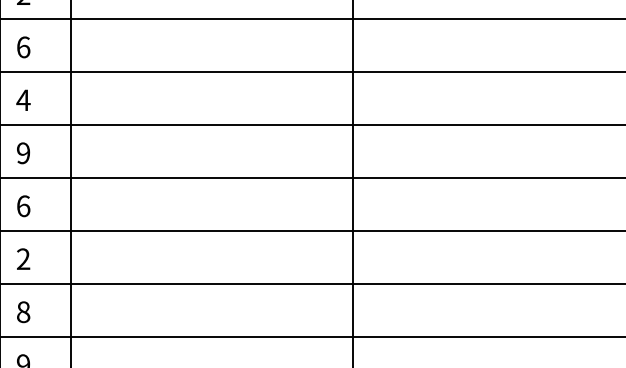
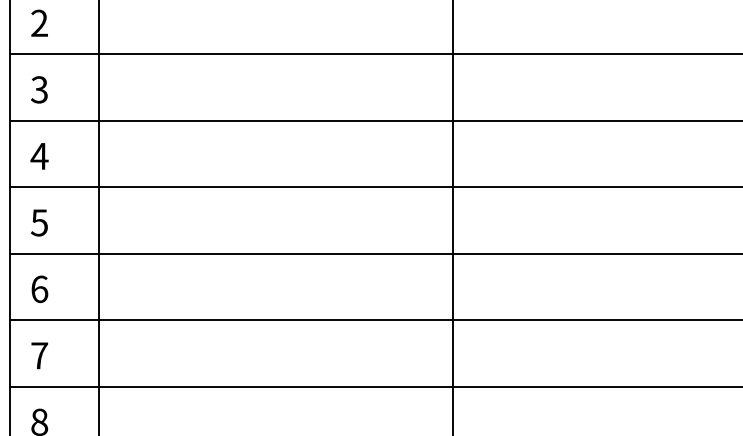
text: (23, 47) -> (39, 90), 6 -> 3
text: (23, 153) -> (39, 223), 9 -> 5
text: (23, 258) -> (39, 354), 2 -> 7

